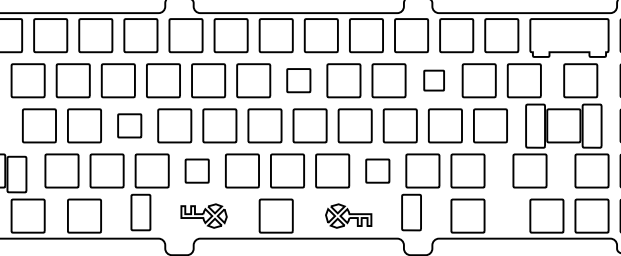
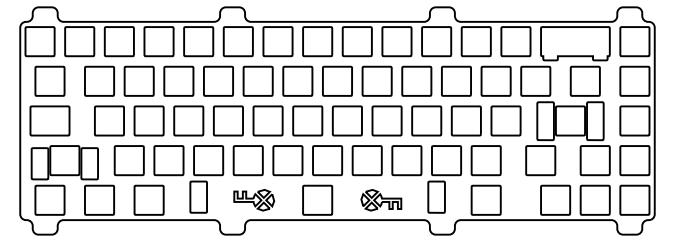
part: (298, 79) -> (337, 80), size x1.43
part: (434, 79) -> (456, 80), size x1.67
part: (129, 125) -> (188, 120), size x1.43
part: (196, 170) -> (247, 160), size x1.43
part: (377, 170) -> (406, 160), size x1.43

